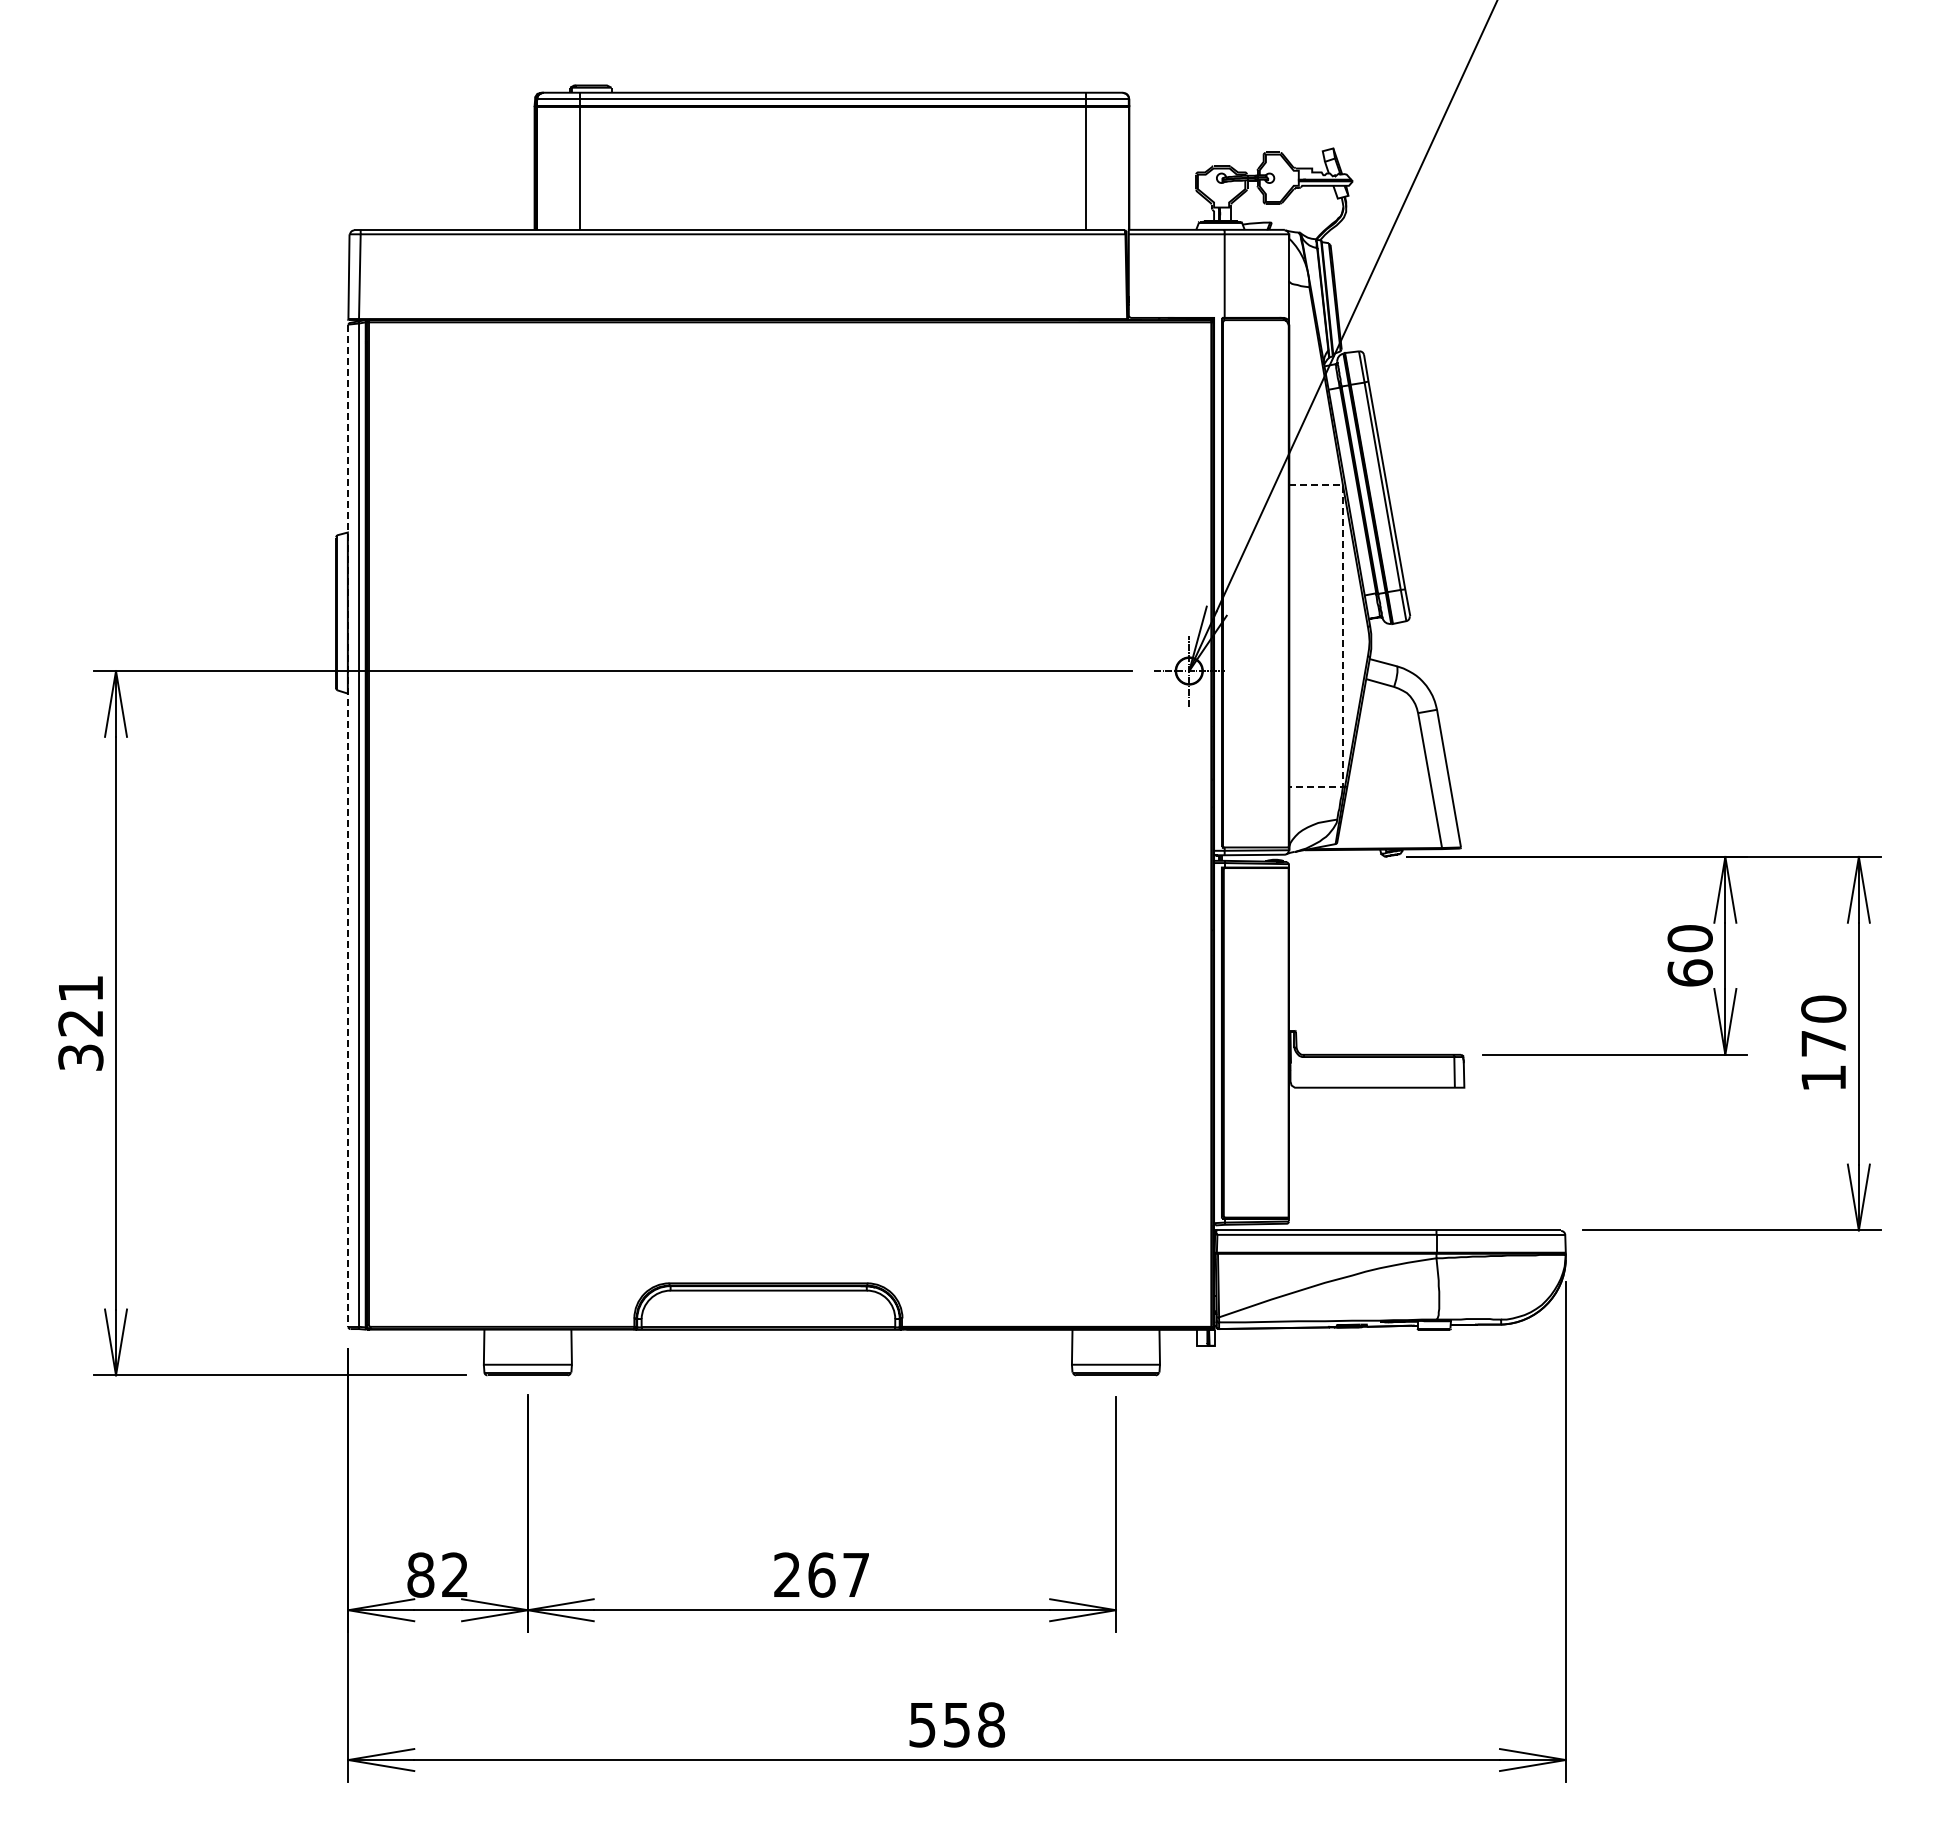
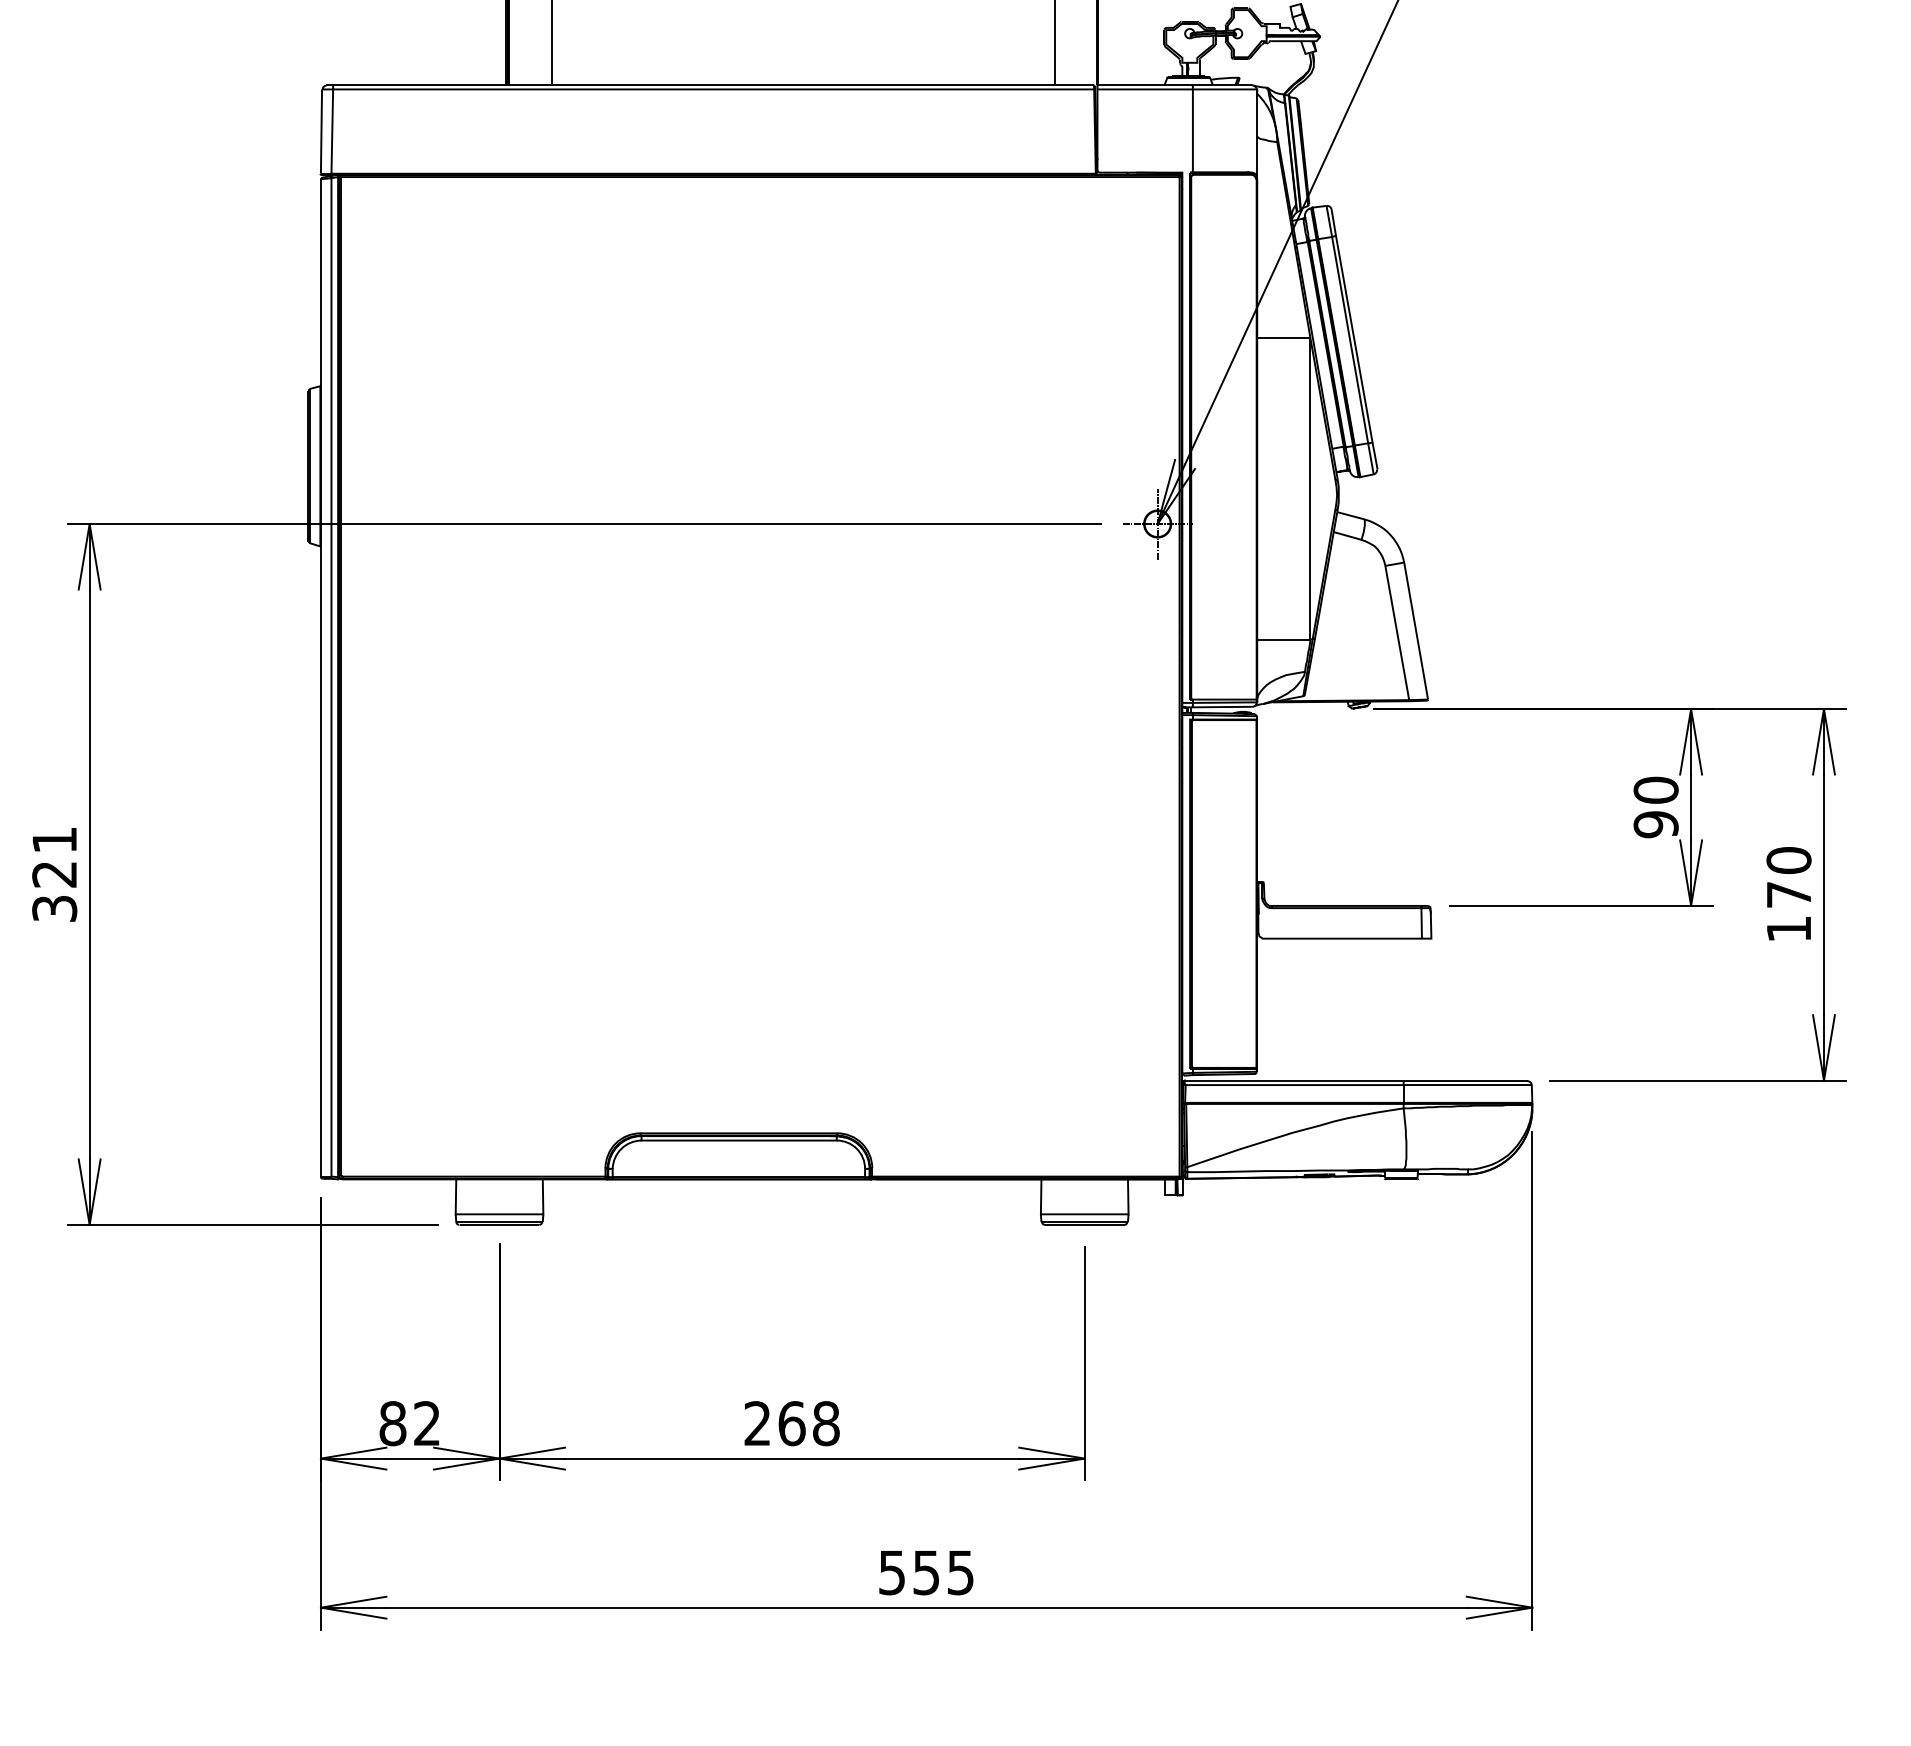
line: (1342, 636) -> (1310, 489), dashed -> solid
line: (348, 826) -> (321, 678), dashed -> solid
text: (1689, 972) -> (1655, 824), 60 -> 90
text: (855, 1574) -> (825, 1423), 267 -> 268
text: (991, 1724) -> (960, 1572), 558 -> 555

